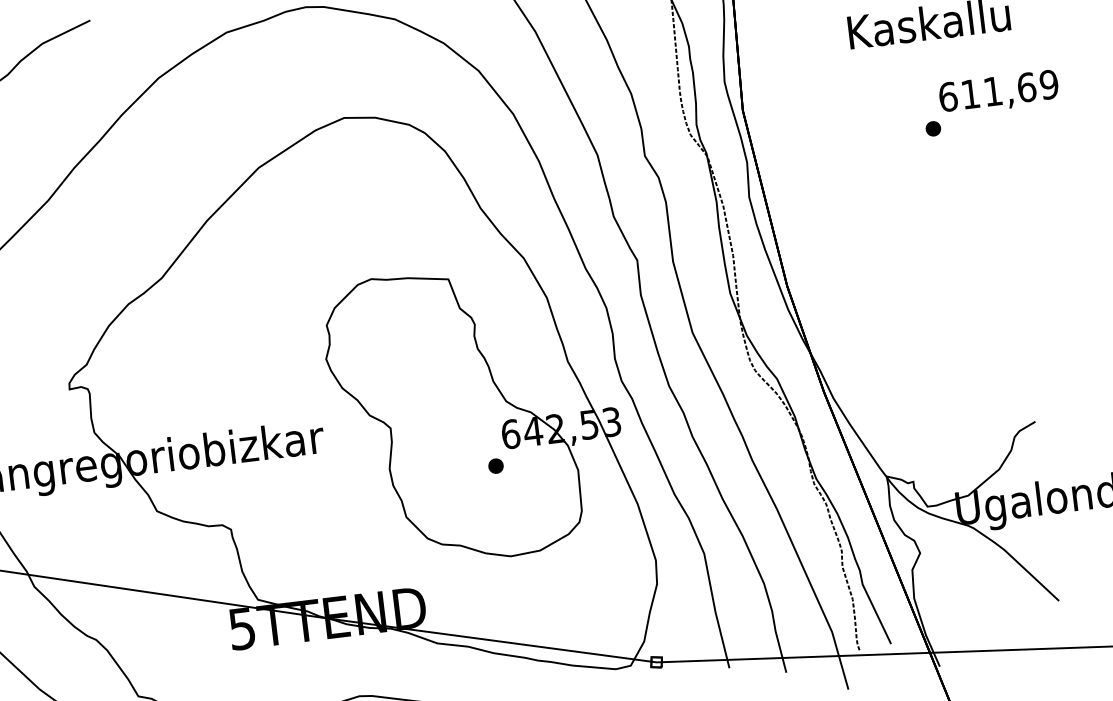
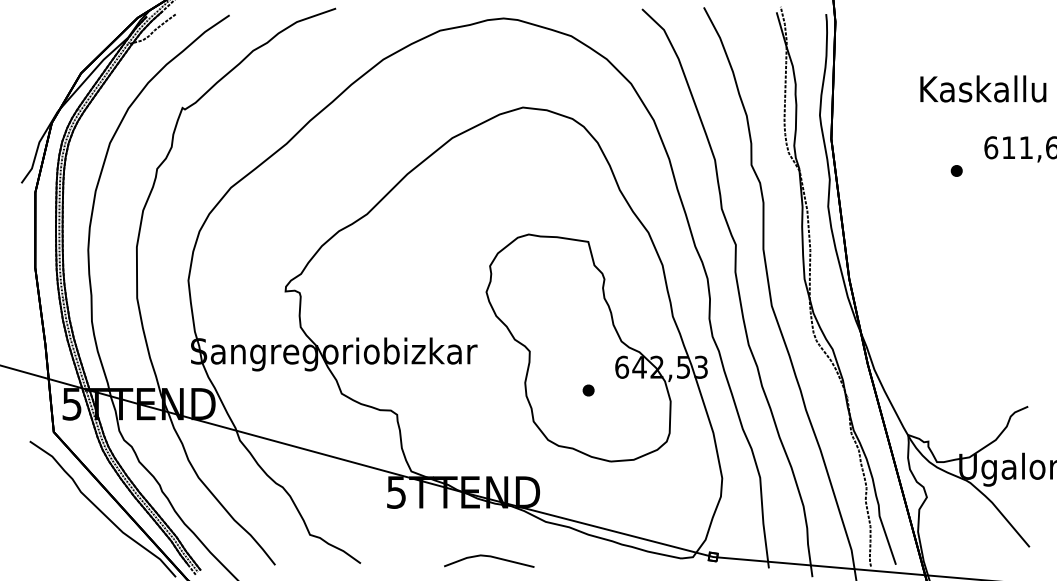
part: (932, 128) -> (956, 170), moved
part: (495, 466) -> (588, 390), moved

